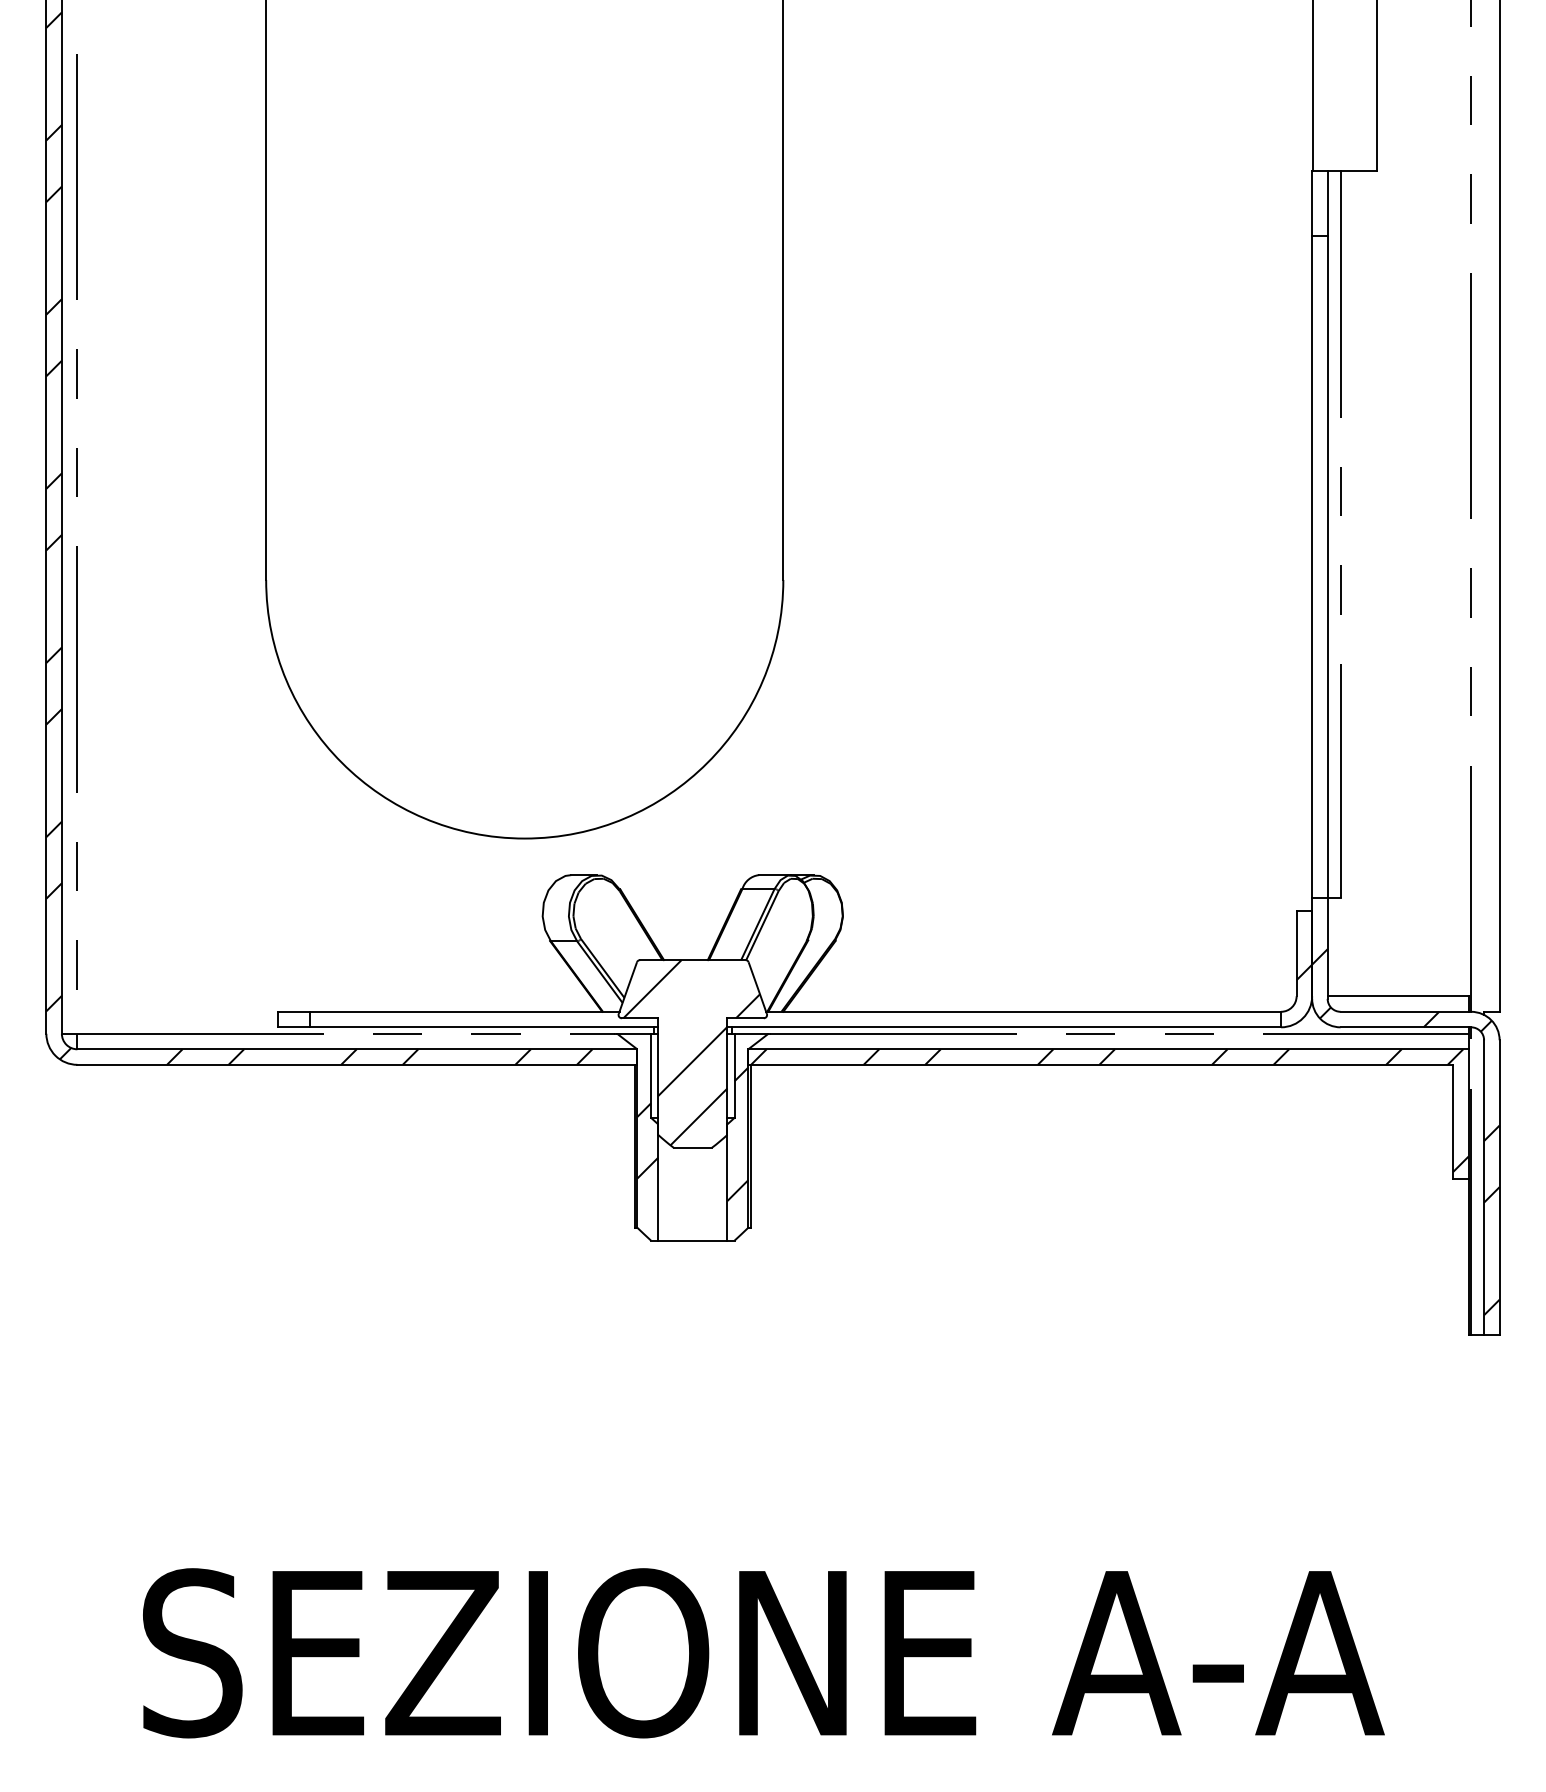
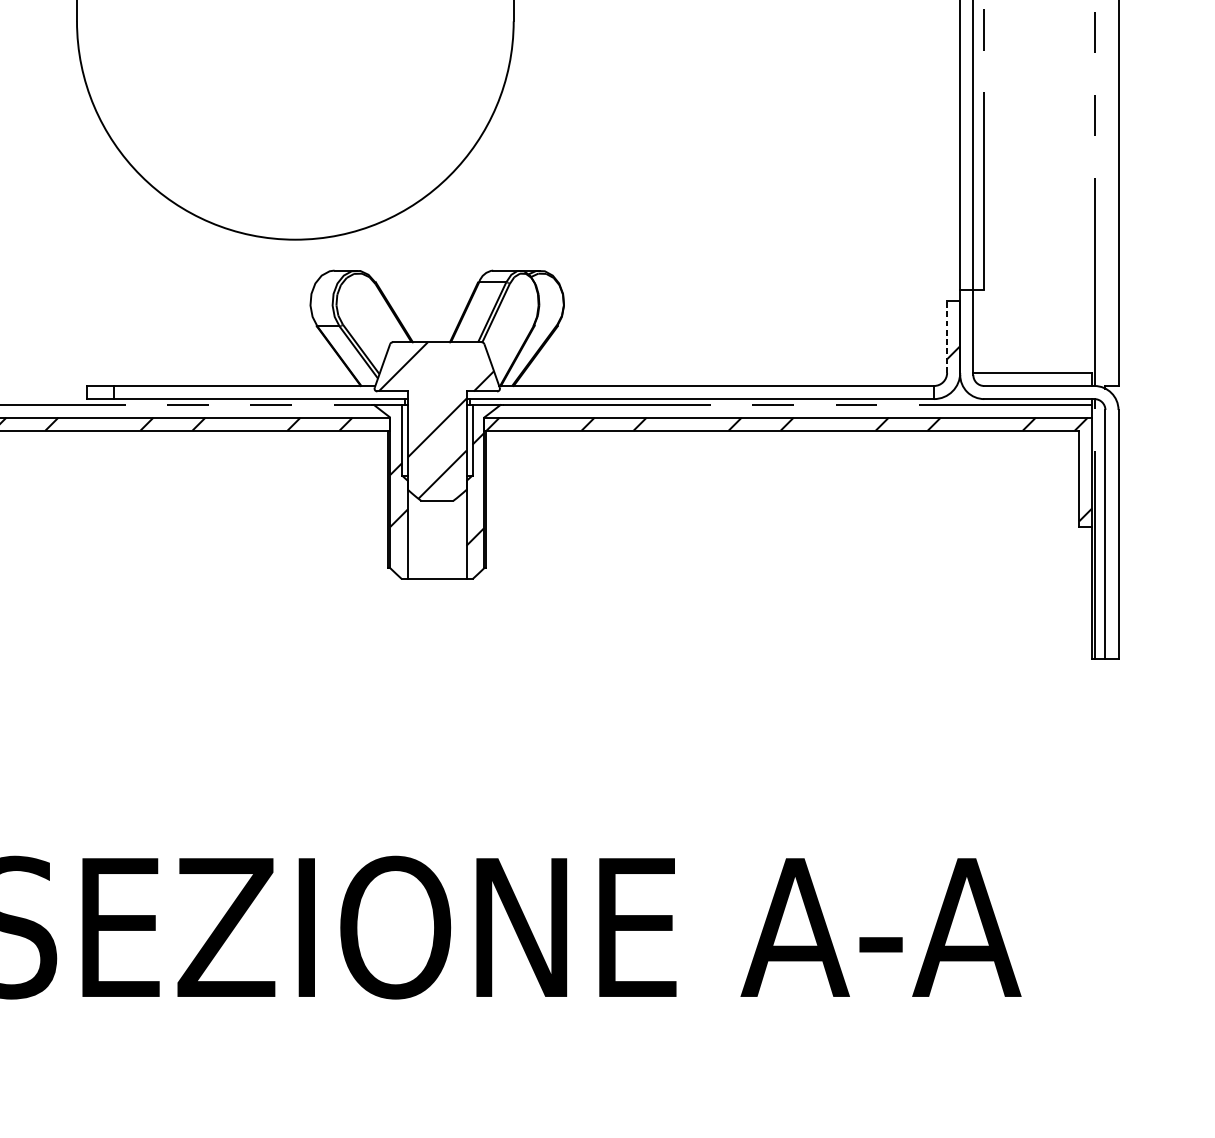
line: (1296, 953) -> (947, 336), solid -> dashed
hatch: (1405, 1132) -> (1039, 487), removed

